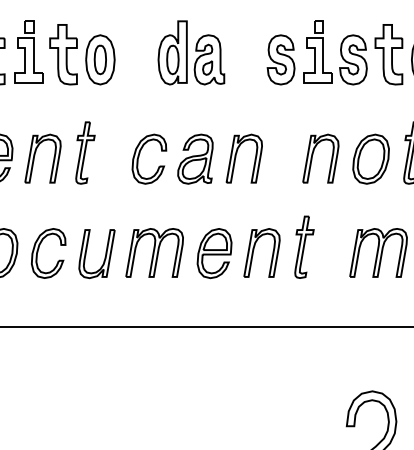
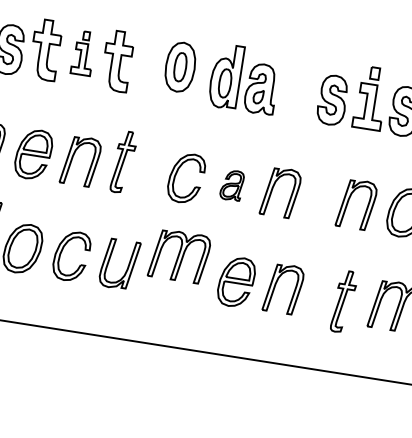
part: (28, 51) -> (83, 52), size x0.7
part: (100, 59) -> (180, 66), moved
part: (195, 158) -> (232, 184), size x0.6
part: (304, 246) -> (344, 301), moved
part: (154, 252) -> (179, 255), moved

